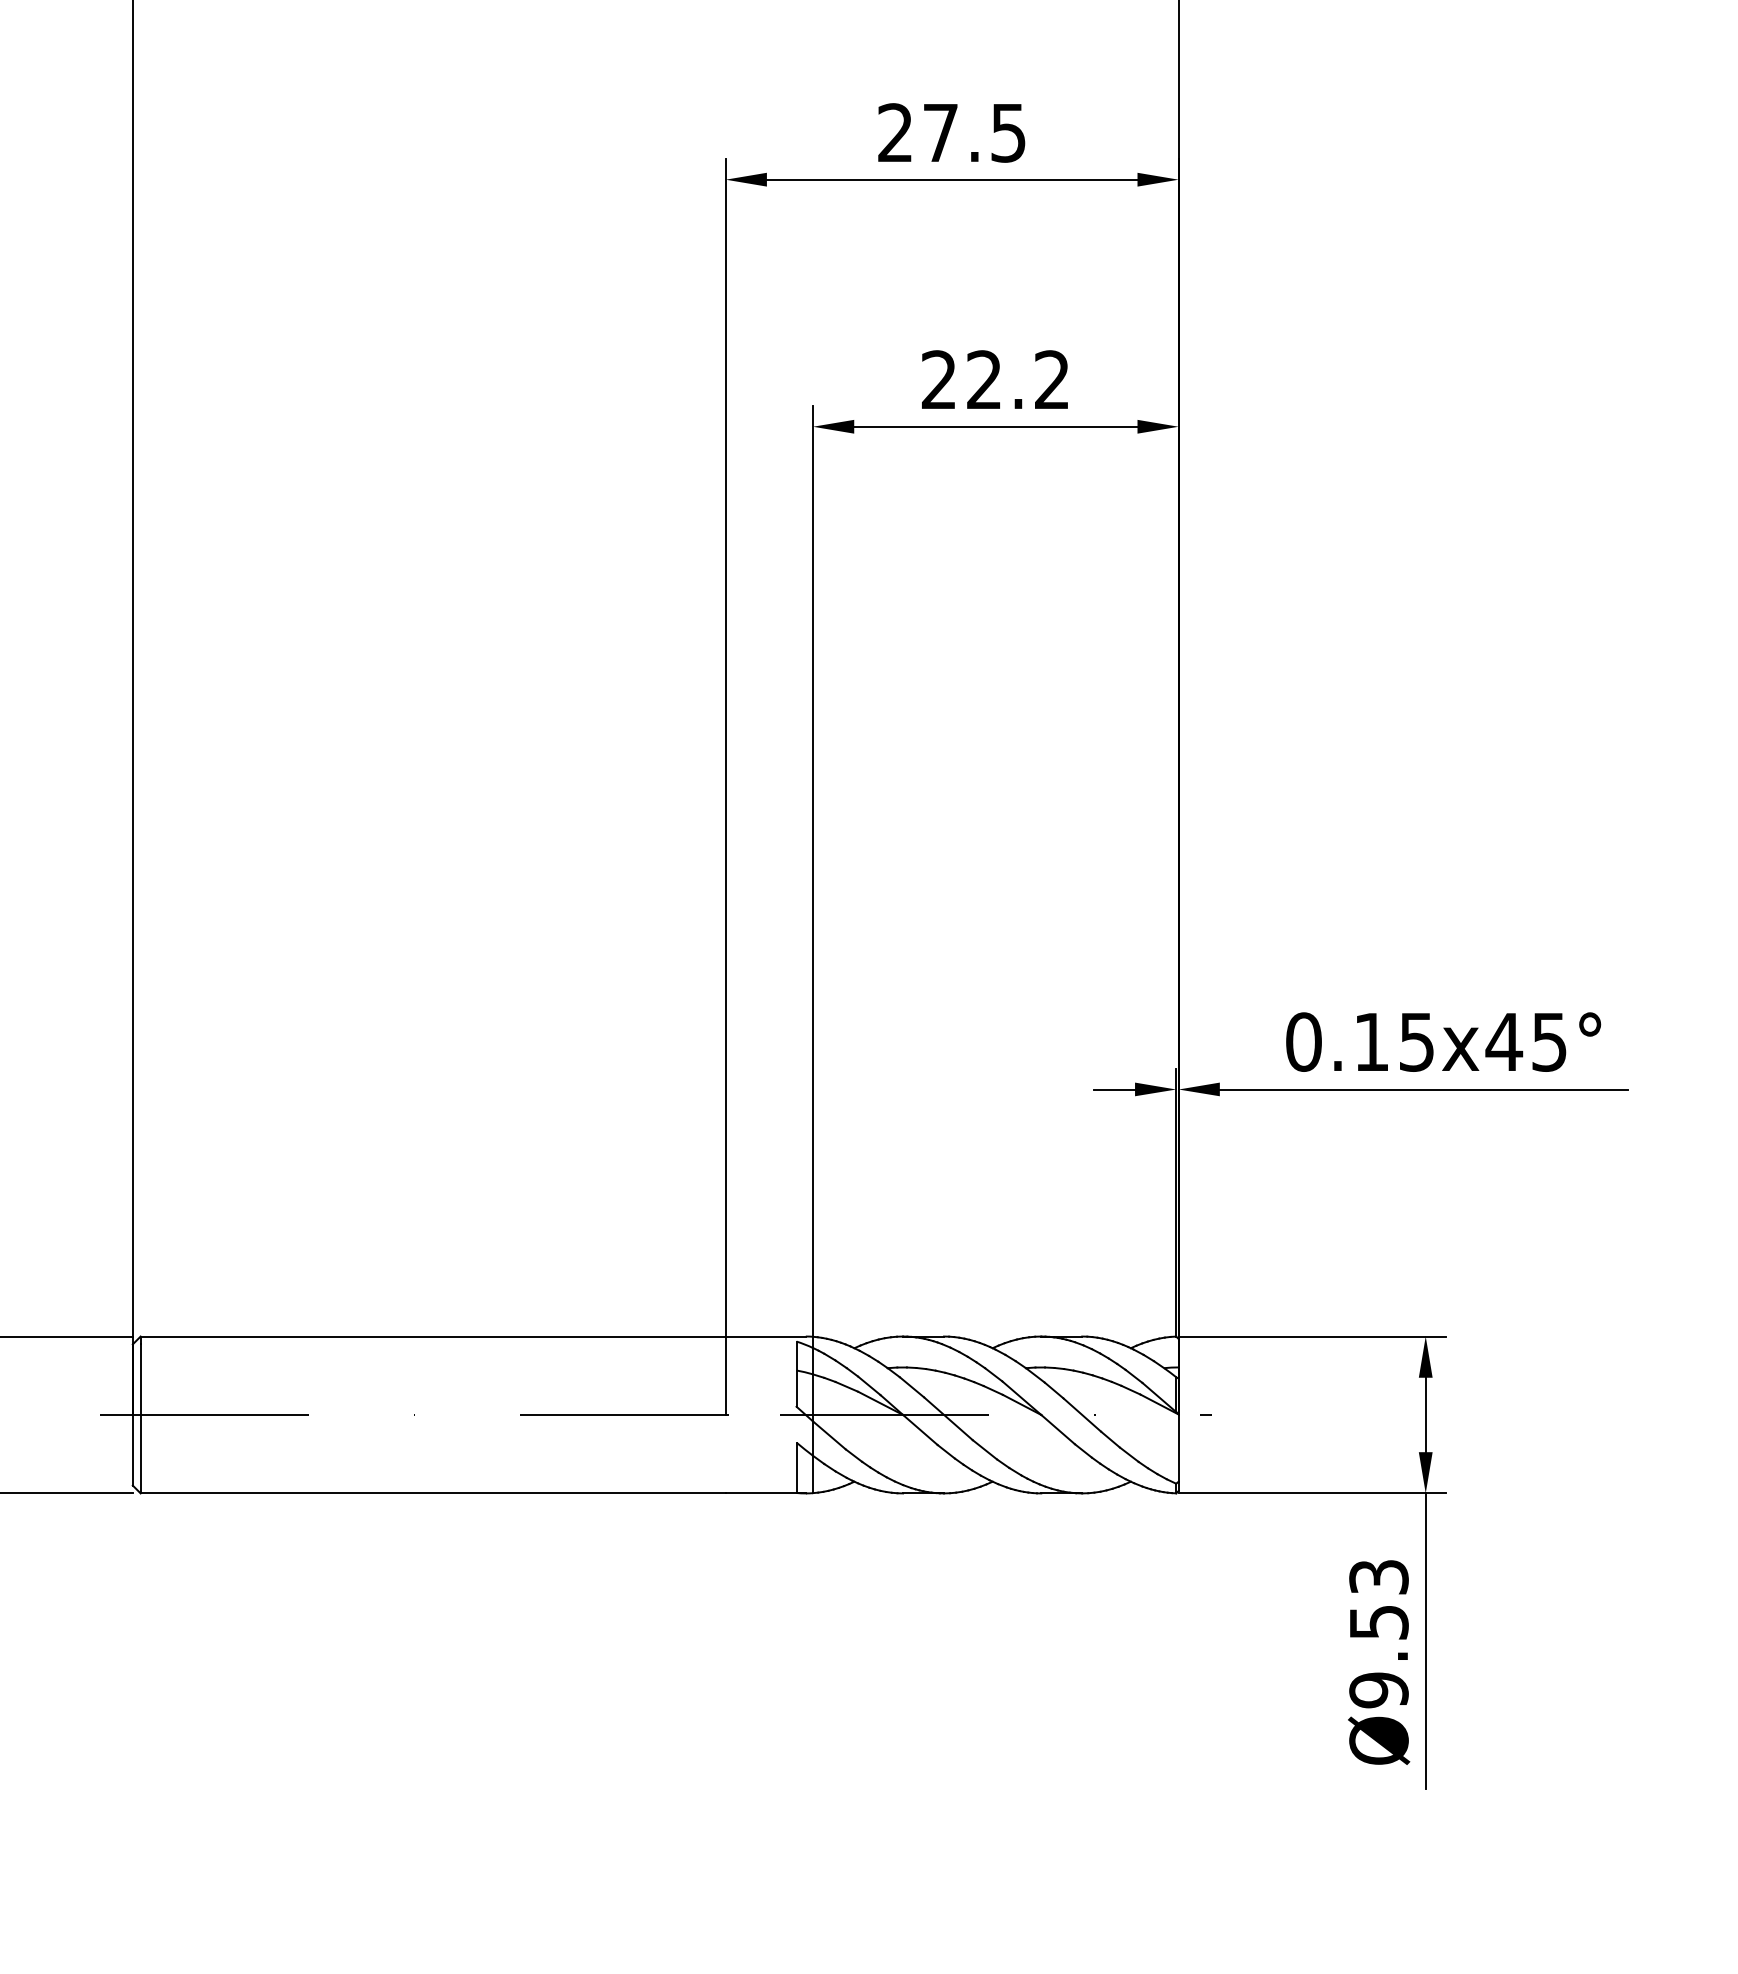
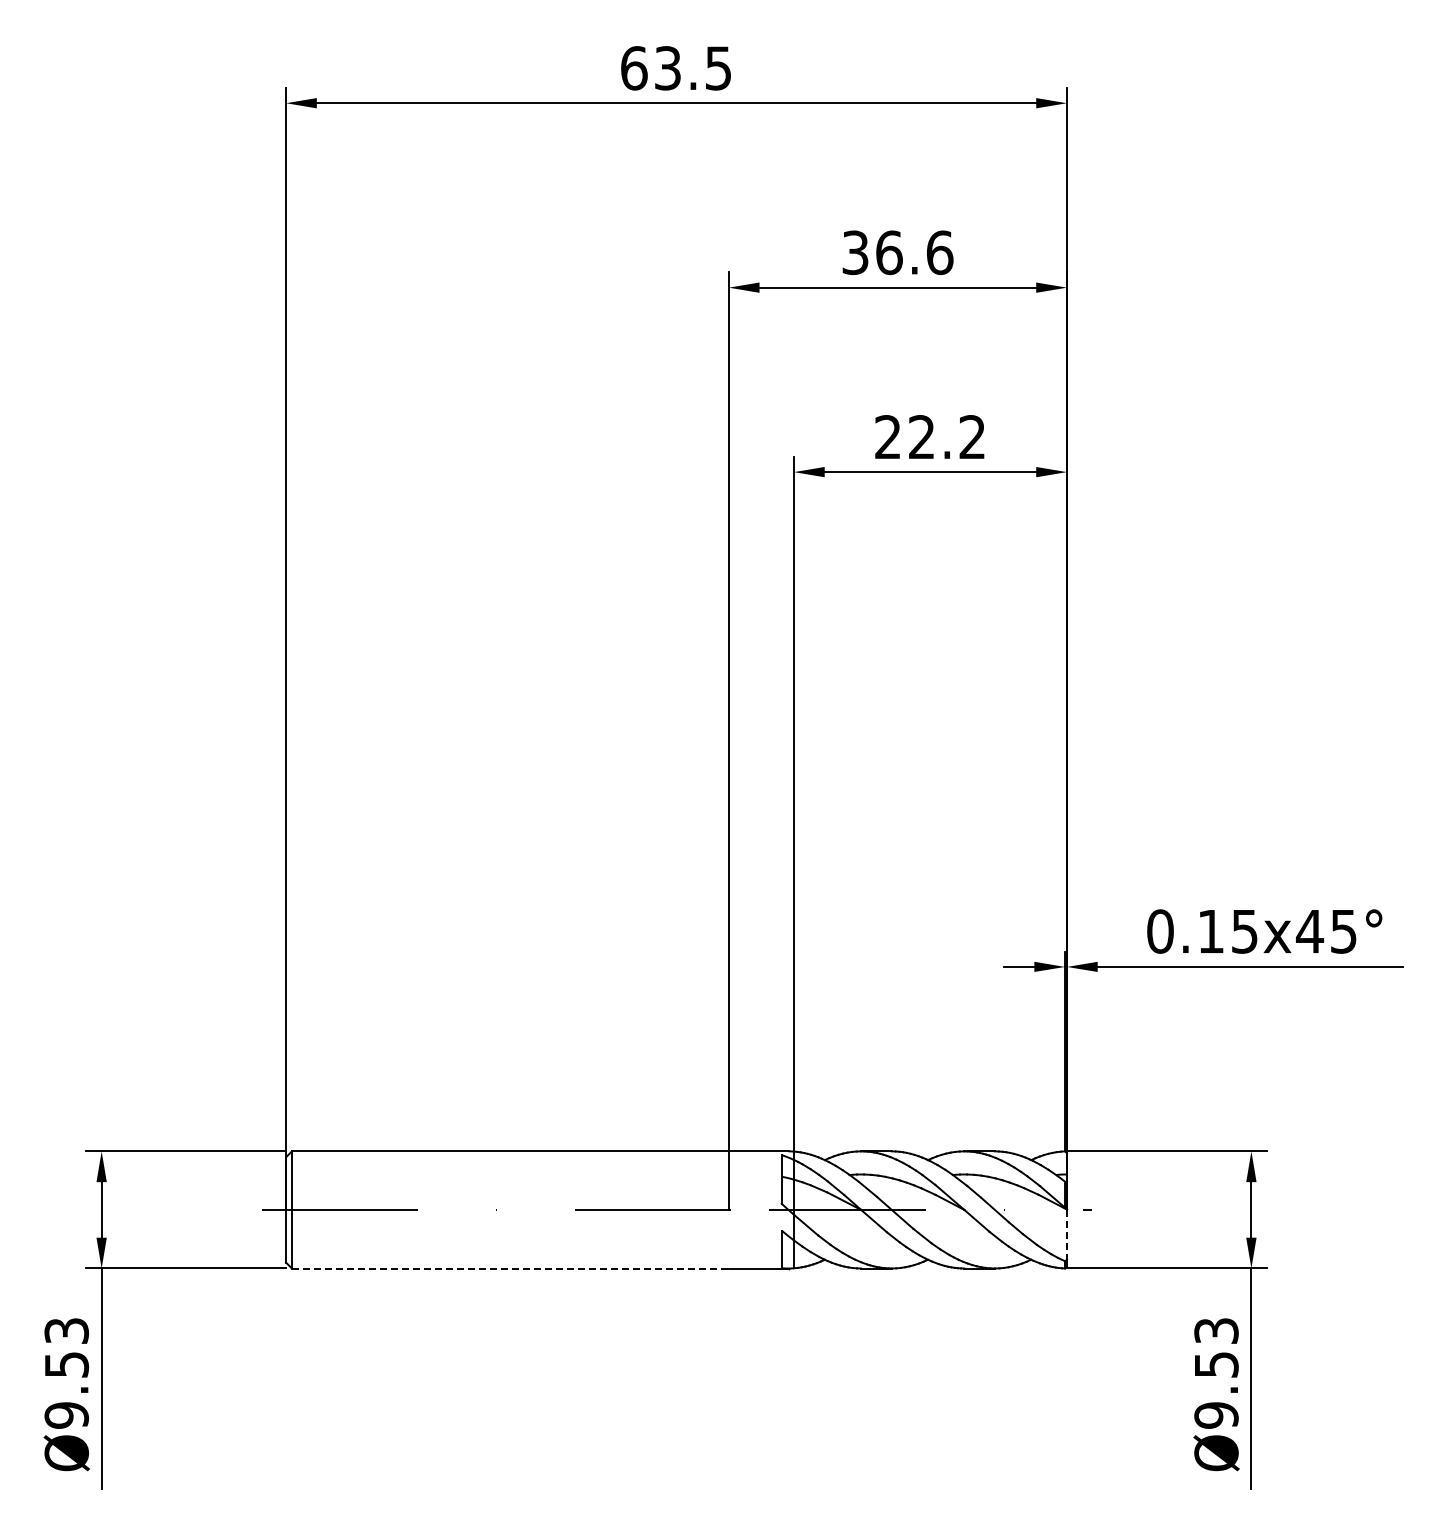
text: (951, 132) -> (897, 252), 27.5 -> 36.6
line: (1178, 1449) -> (1066, 1235), solid -> dashed
line: (433, 1493) -> (510, 1268), solid -> dashed

